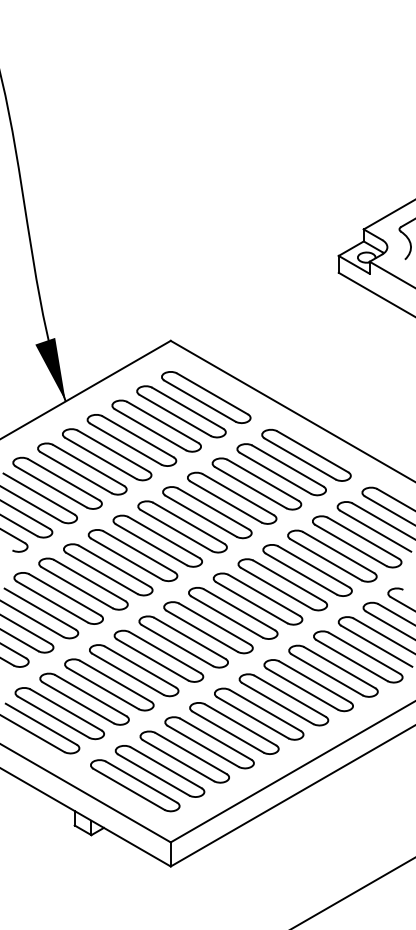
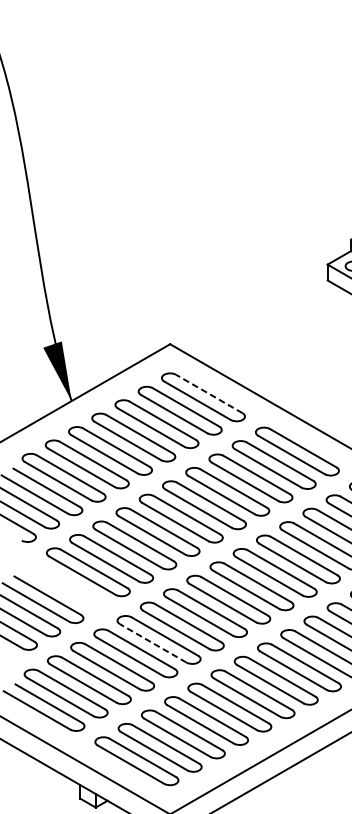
line: (212, 393) -> (209, 393), solid -> dashed
part: (58, 598) -> (64, 585), removed
line: (152, 659) -> (153, 642), solid -> dashed

